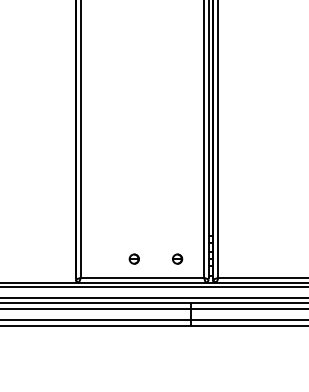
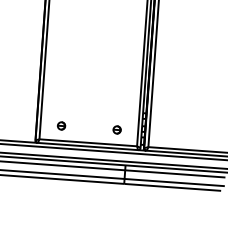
part: (133, 258) -> (60, 125), moved

